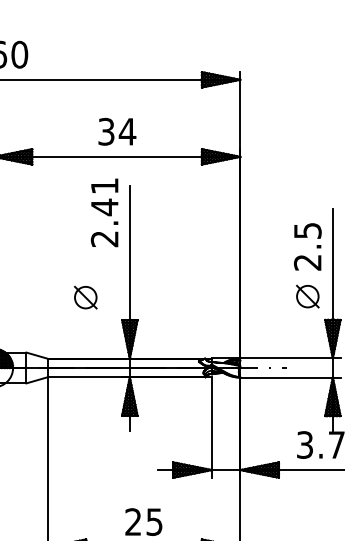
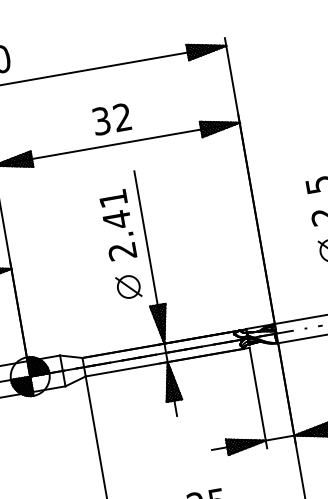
text: (127, 131) -> (122, 117), 34 -> 32
text: (104, 212) -> (117, 225), moved
part: (85, 297) -> (128, 286), moved

